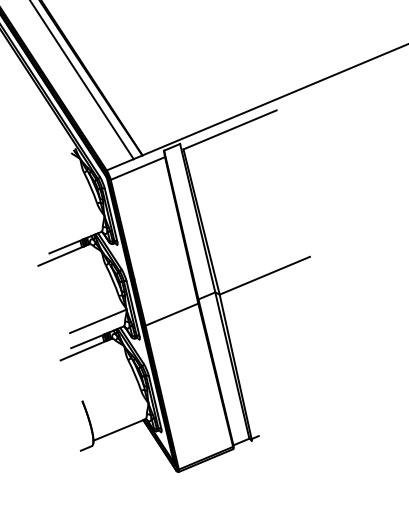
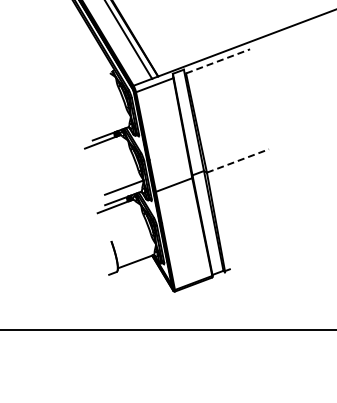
line: (230, 130) -> (218, 61), solid -> dashed
line: (265, 275) -> (238, 160), solid -> dashed

